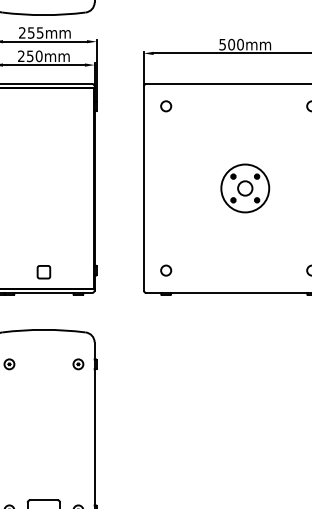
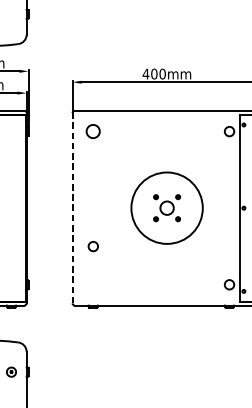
text: (222, 44) -> (145, 73), 500mm -> 400mm
circle: (166, 106) -> (93, 131), size x1.4
line: (143, 187) -> (72, 207), solid -> dashed
circle: (245, 188) -> (167, 208), size x1.6
circle: (166, 270) -> (93, 246), moved

